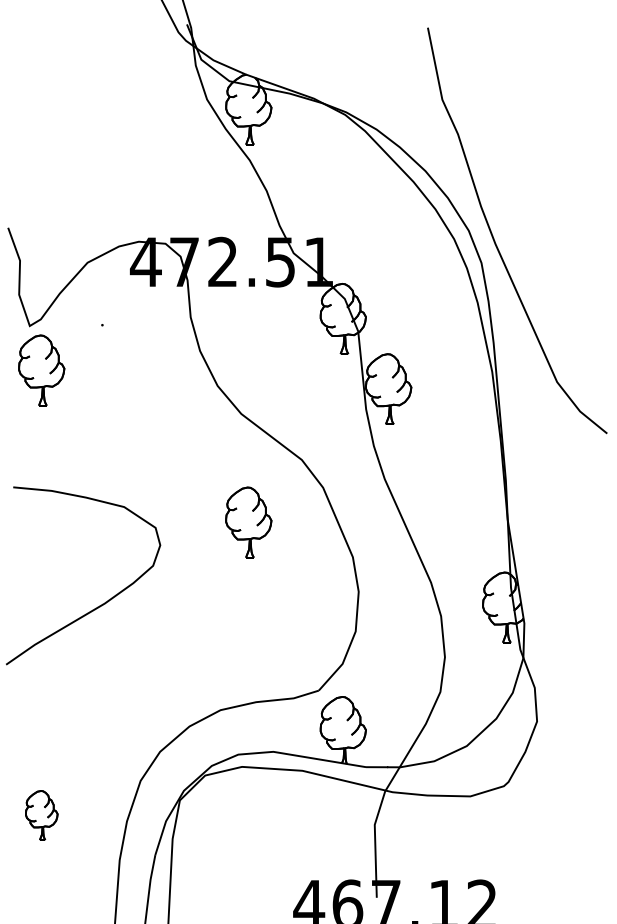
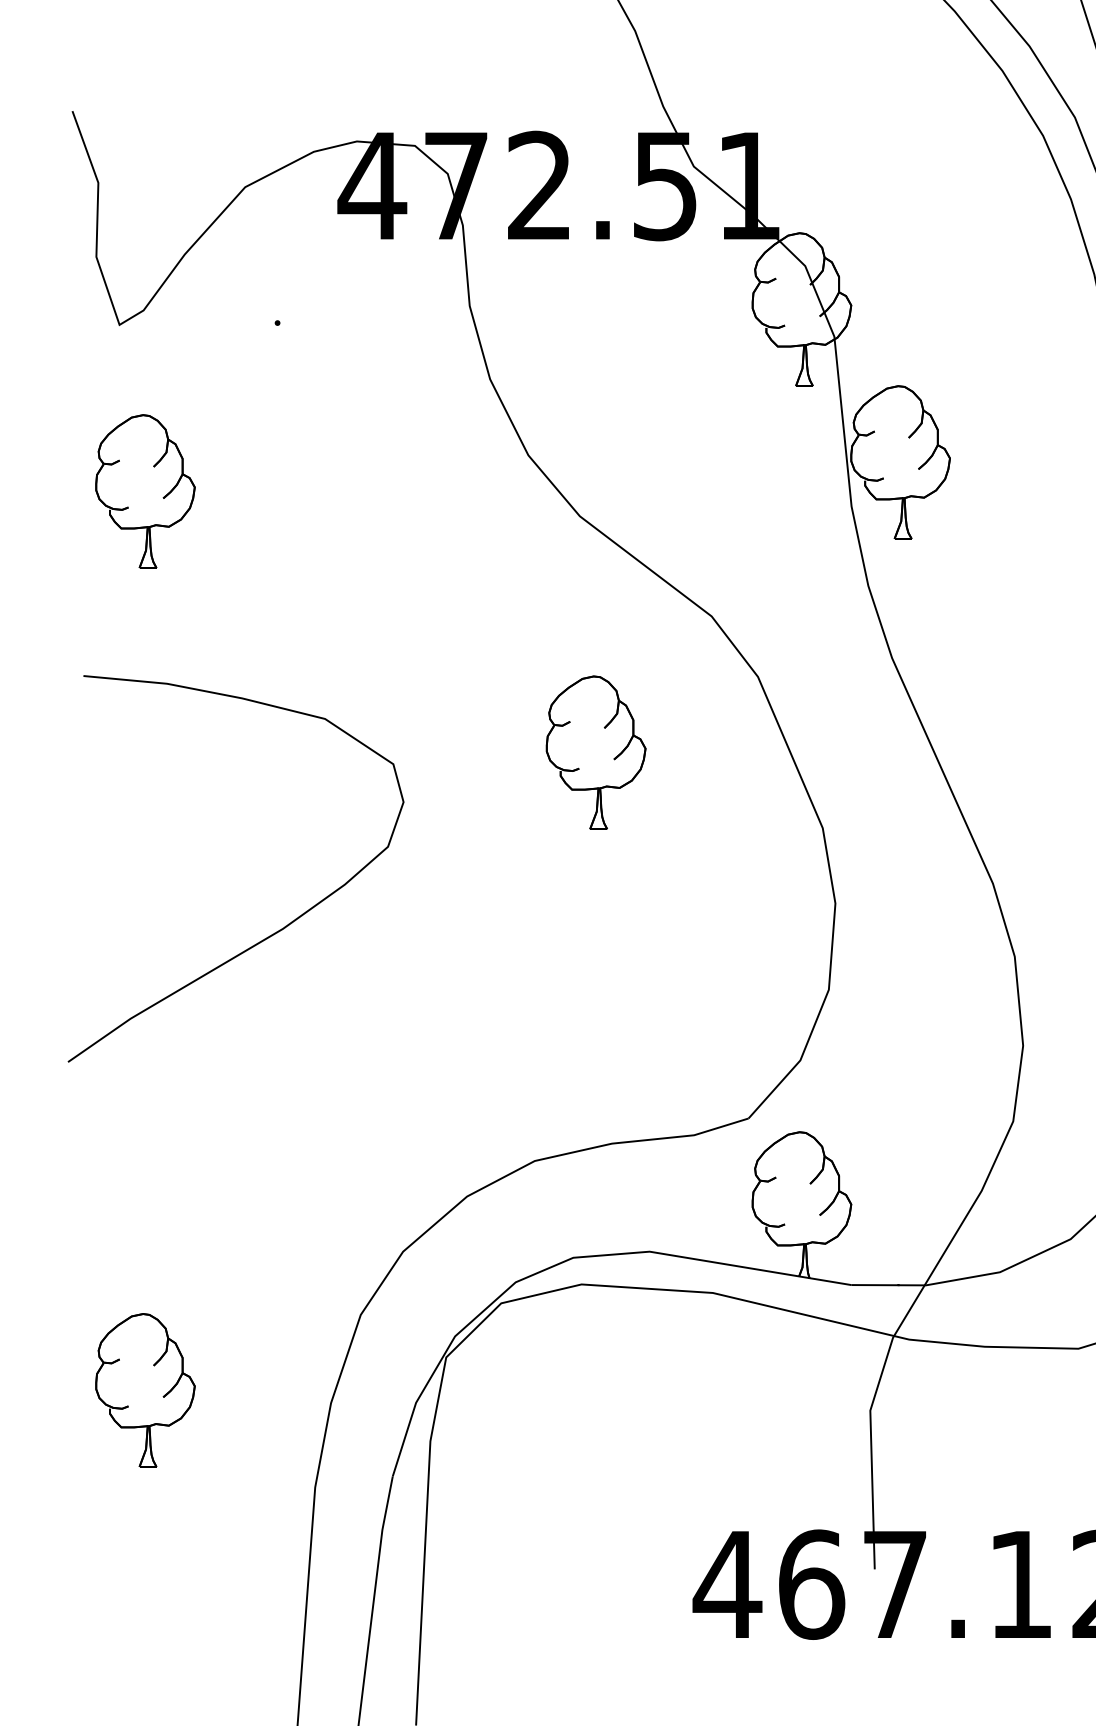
part: (41, 370) -> (144, 491), moved
part: (41, 815) -> (144, 1390), size x1.43

